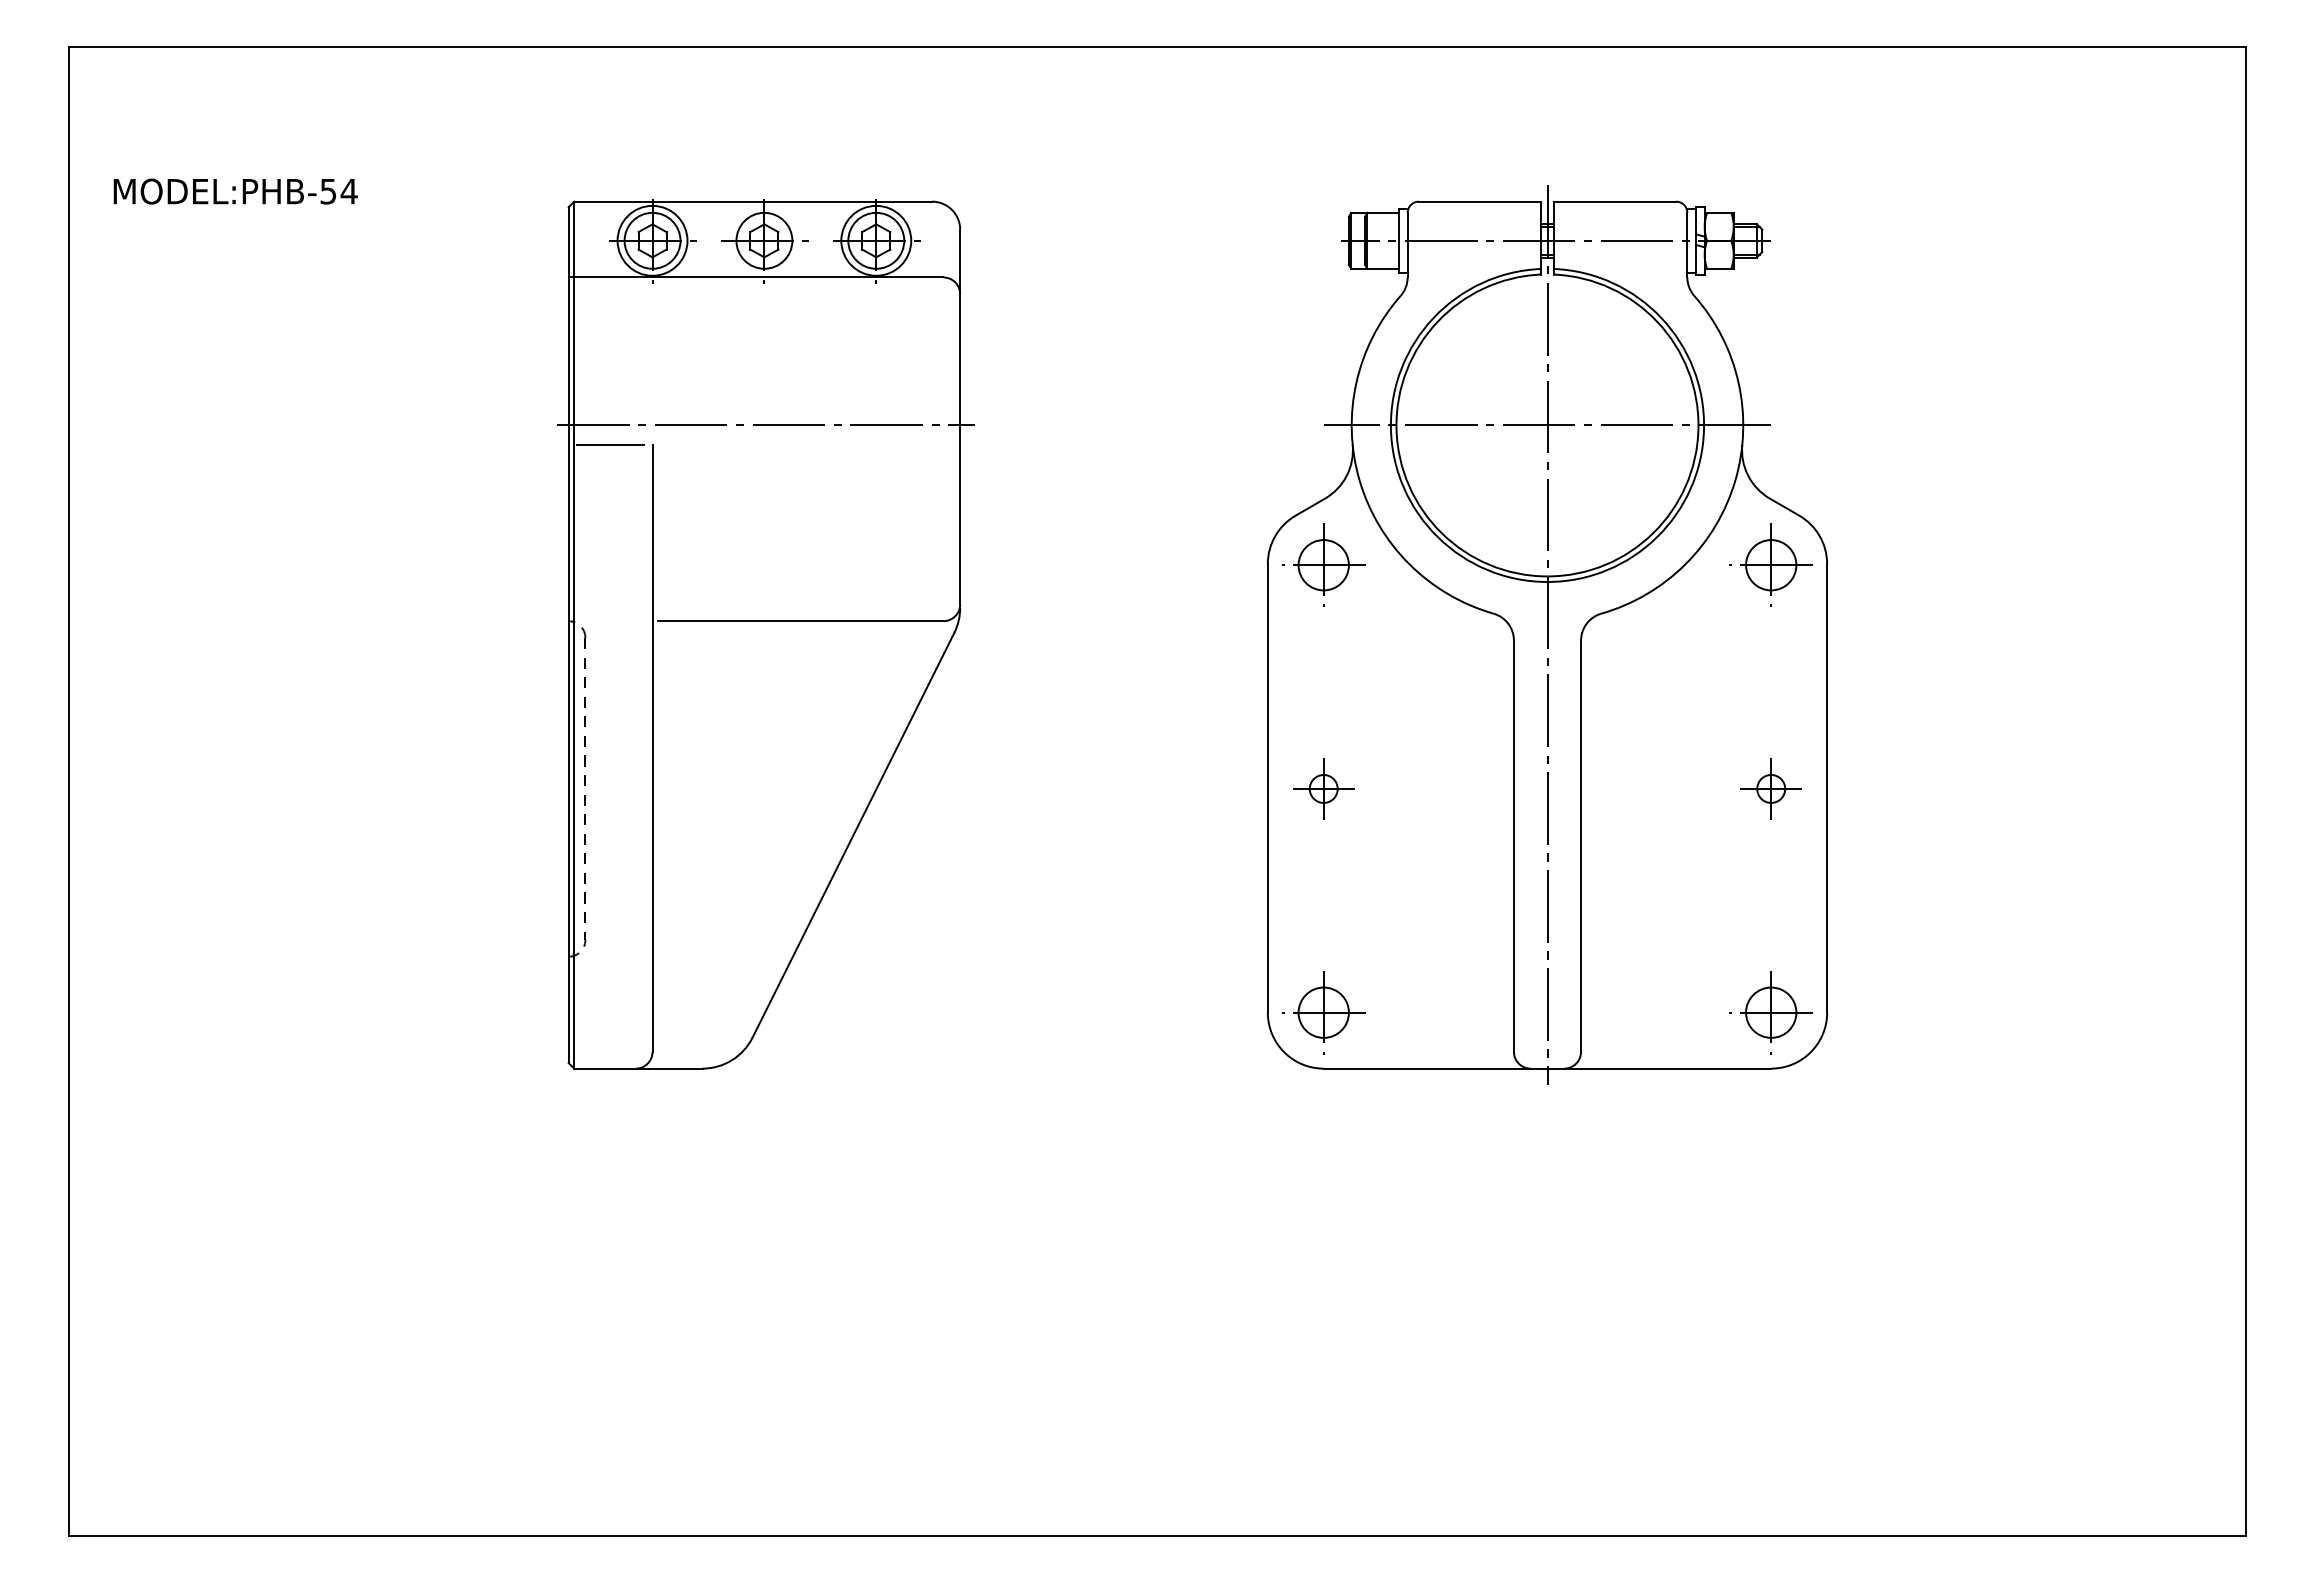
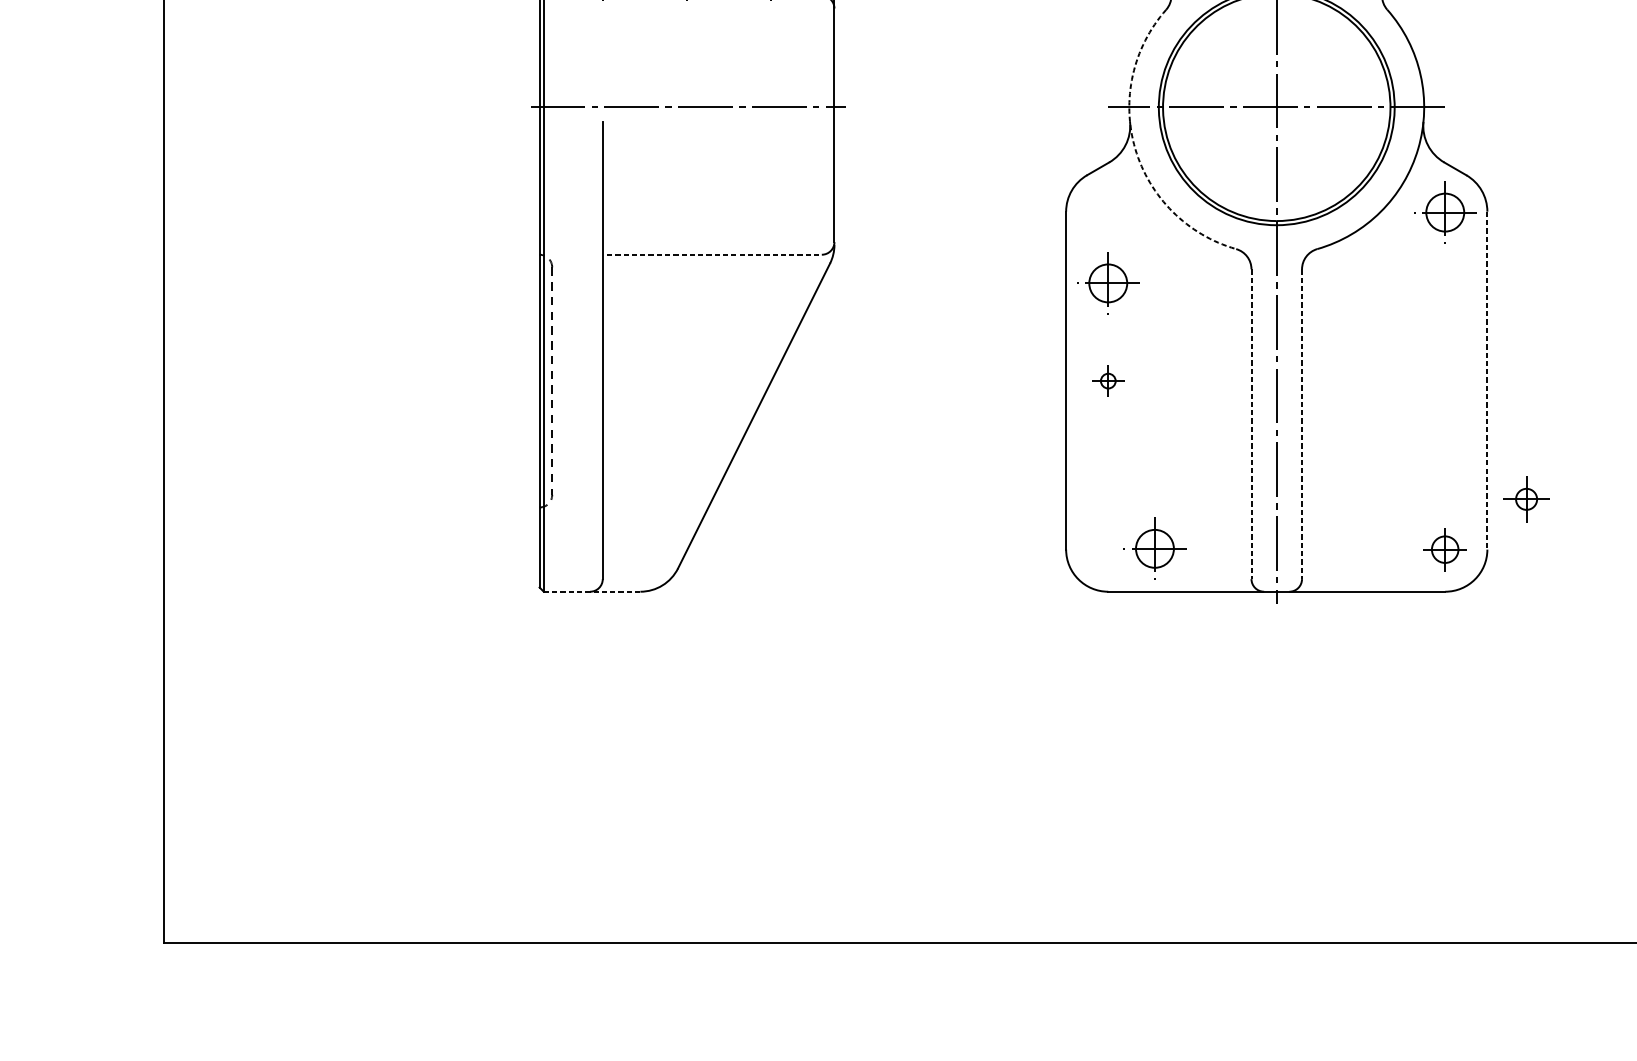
line: (610, 444) -> (571, 121), removed
arc: (1359, 480) -> (1135, 148), solid -> dashed
part: (1323, 564) -> (1108, 282), moved
line: (800, 621) -> (714, 254), solid -> dashed
part: (1323, 788) -> (1108, 380), size x0.7
part: (1770, 788) -> (1526, 498), moved
line: (1827, 788) -> (1487, 380), solid -> dashed
line: (1513, 846) -> (1251, 424), solid -> dashed
line: (1581, 846) -> (1302, 424), solid -> dashed
part: (1323, 1012) -> (1154, 548), moved
part: (1770, 1012) -> (1444, 549), size x0.7
line: (638, 1068) -> (592, 591), solid -> dashed

